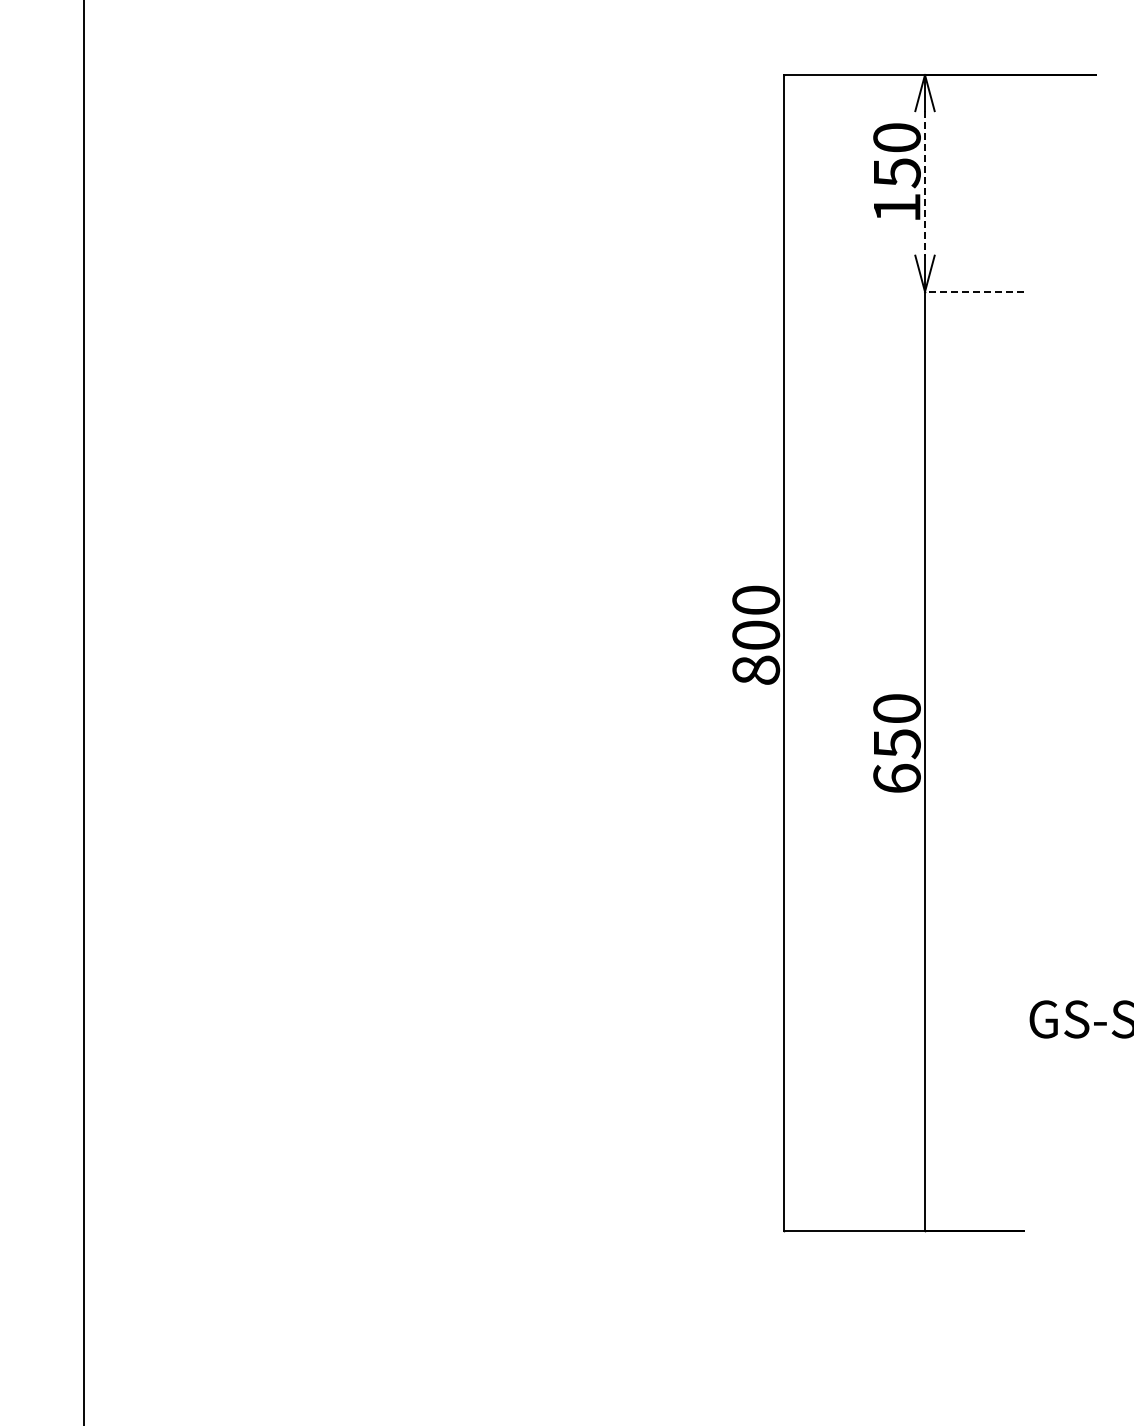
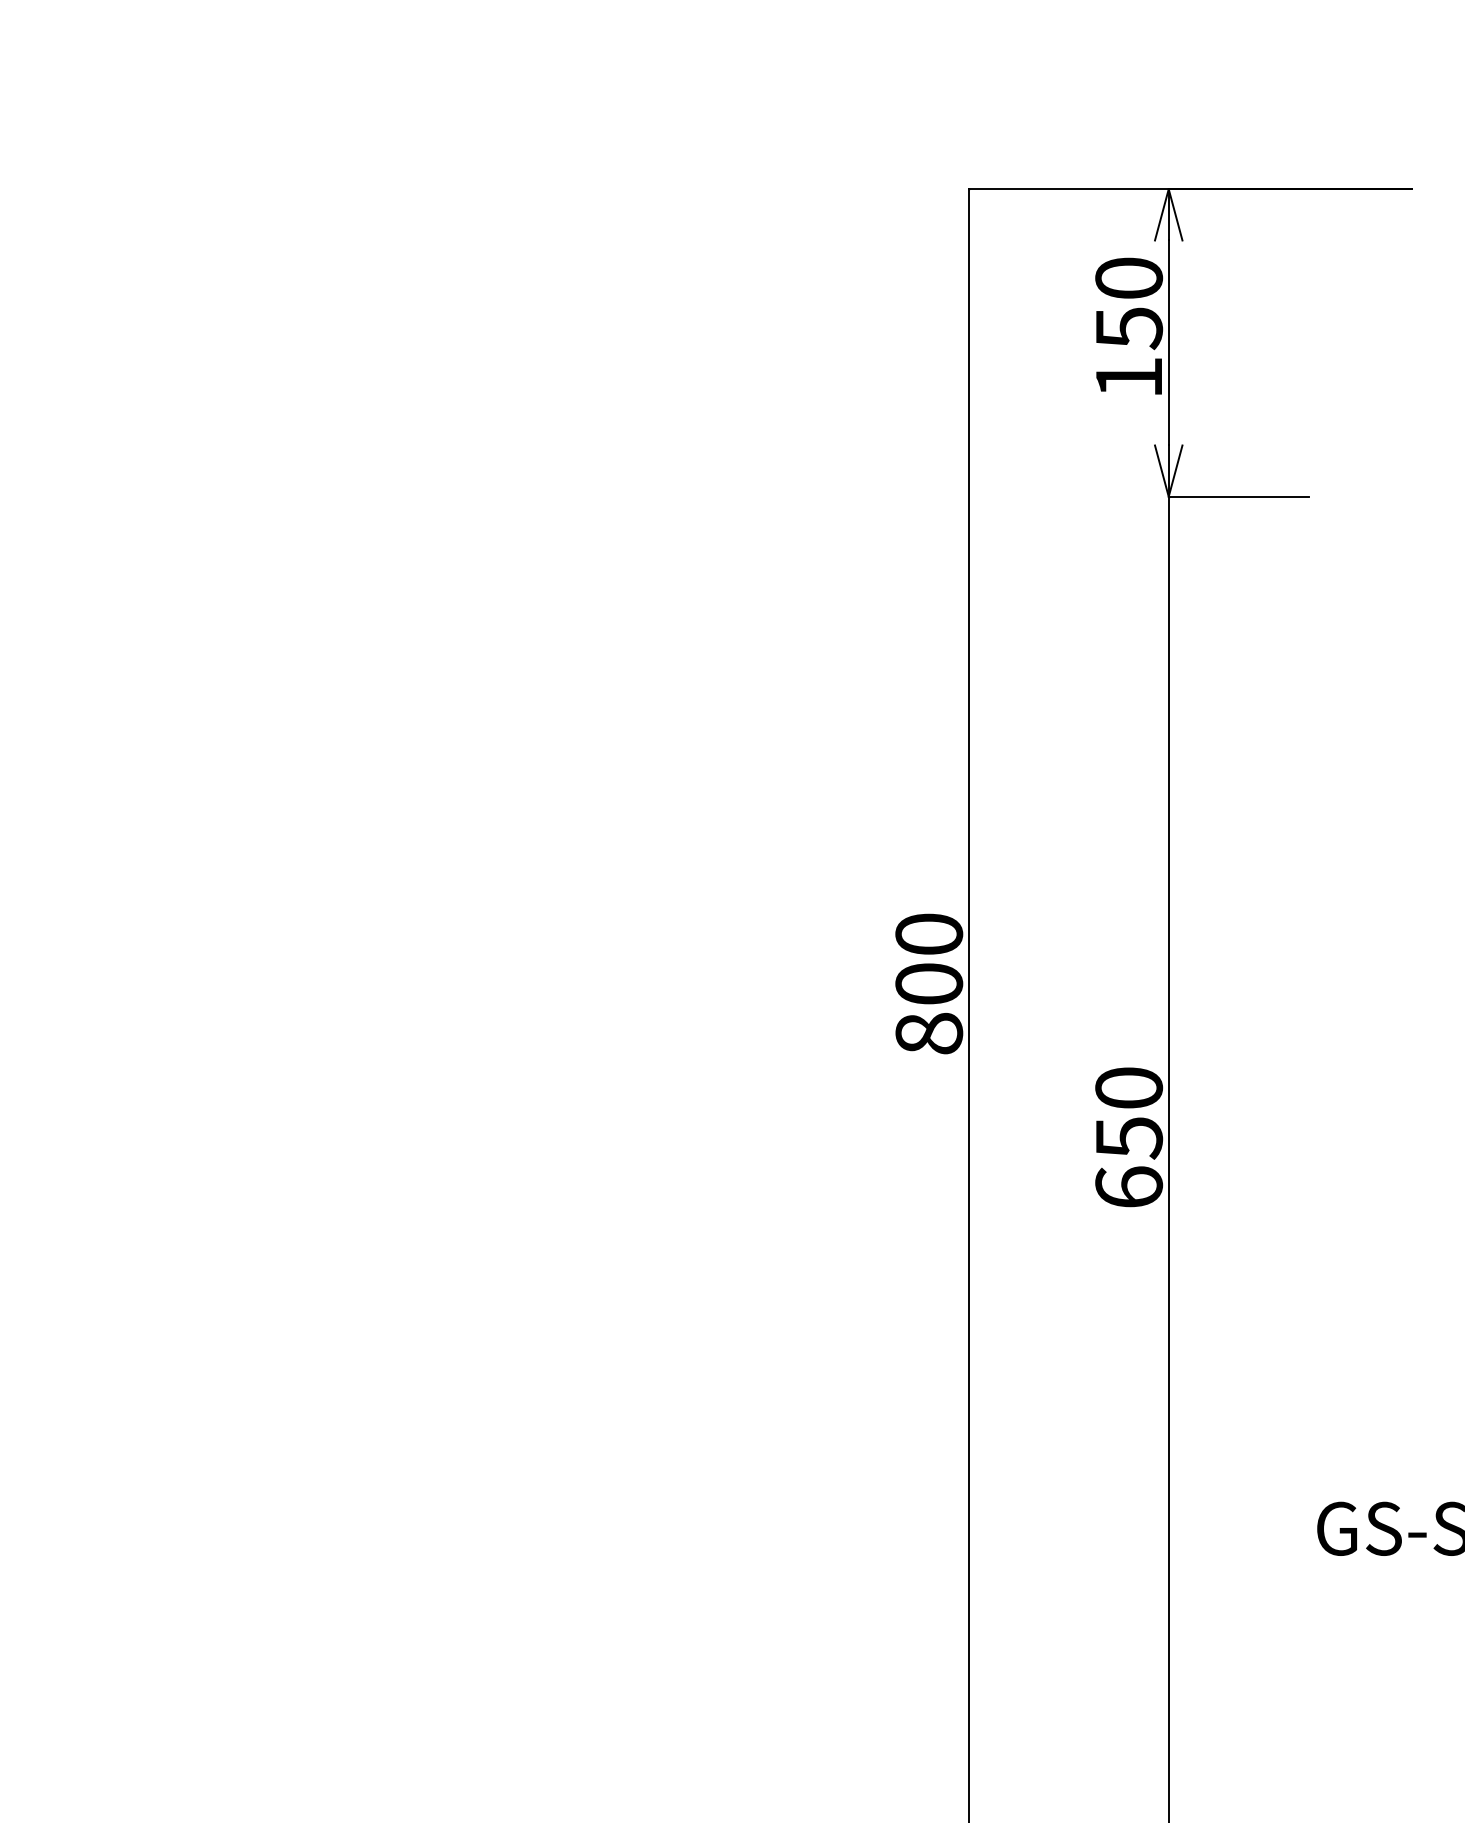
line: (925, 183) -> (1169, 343), dashed -> solid
line: (974, 291) -> (1238, 496), dashed -> solid

